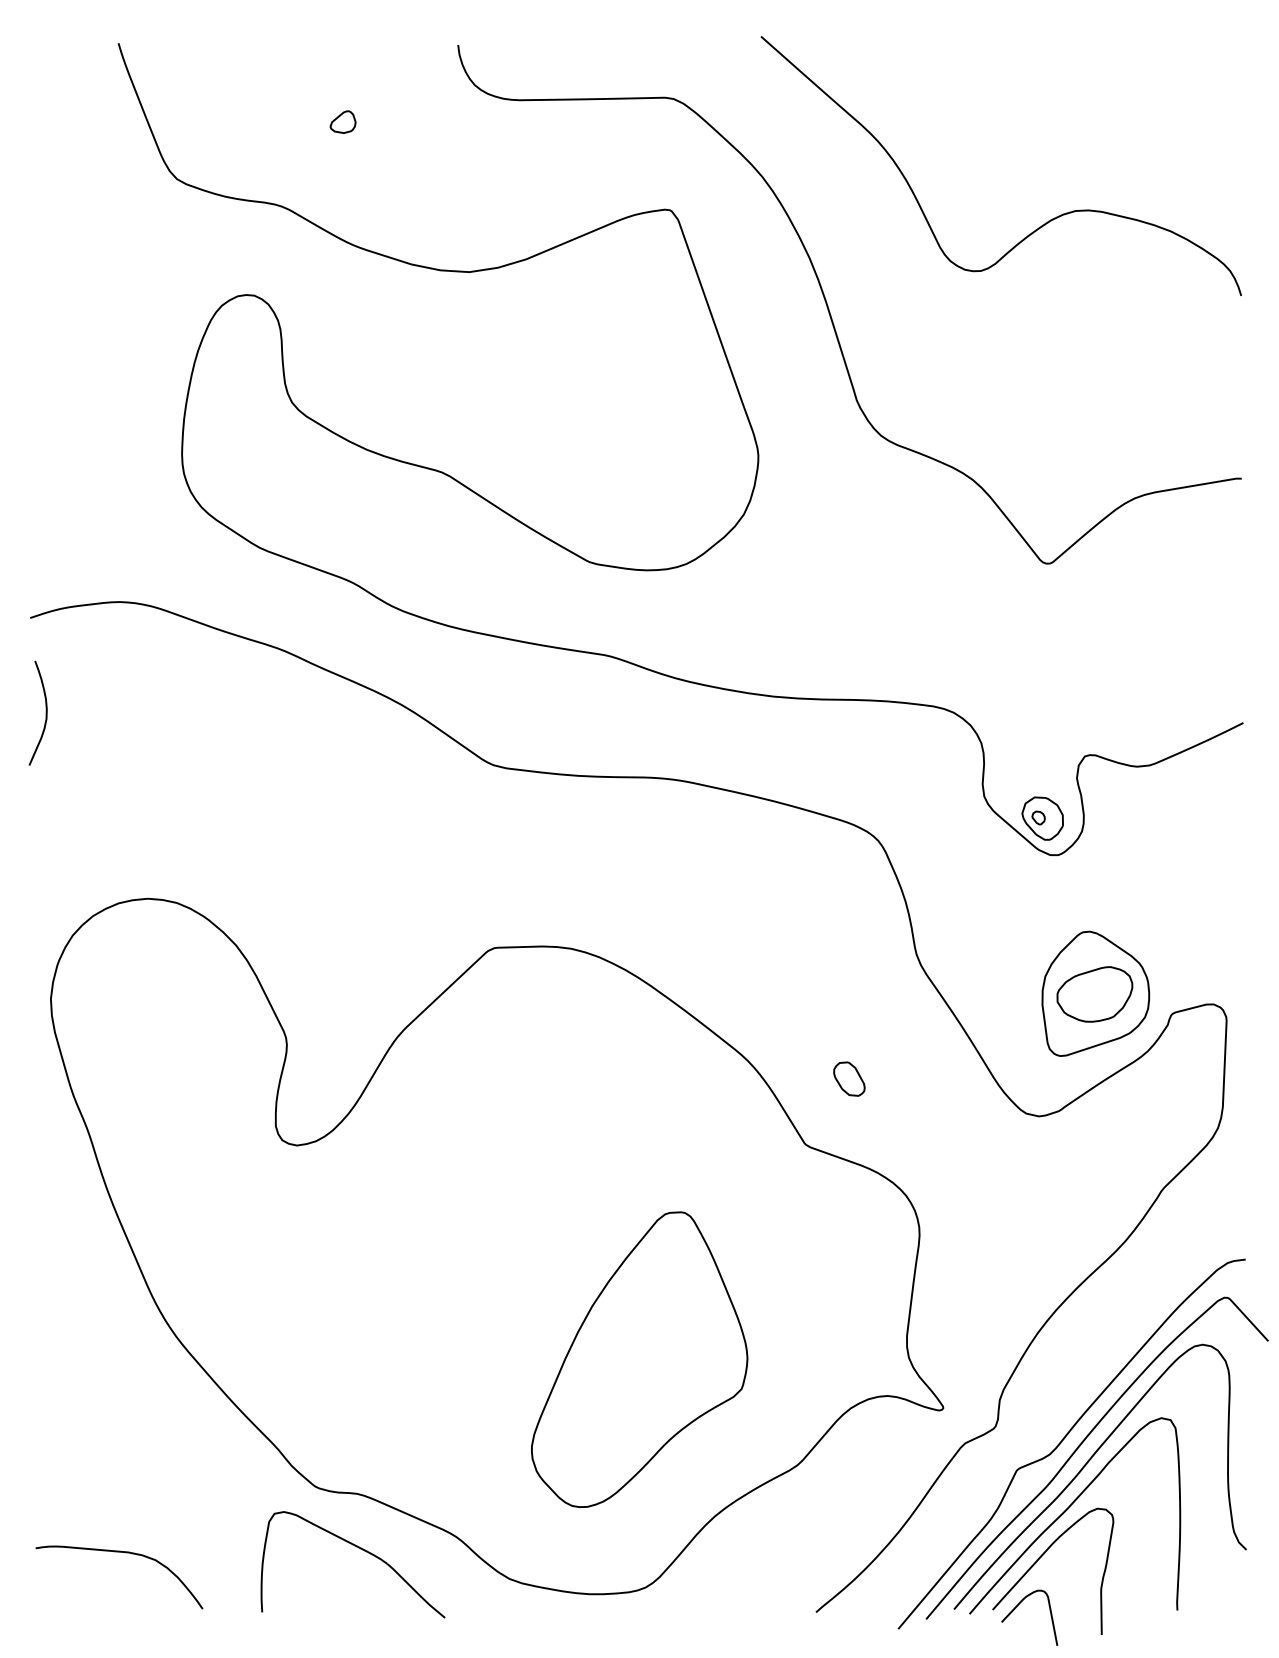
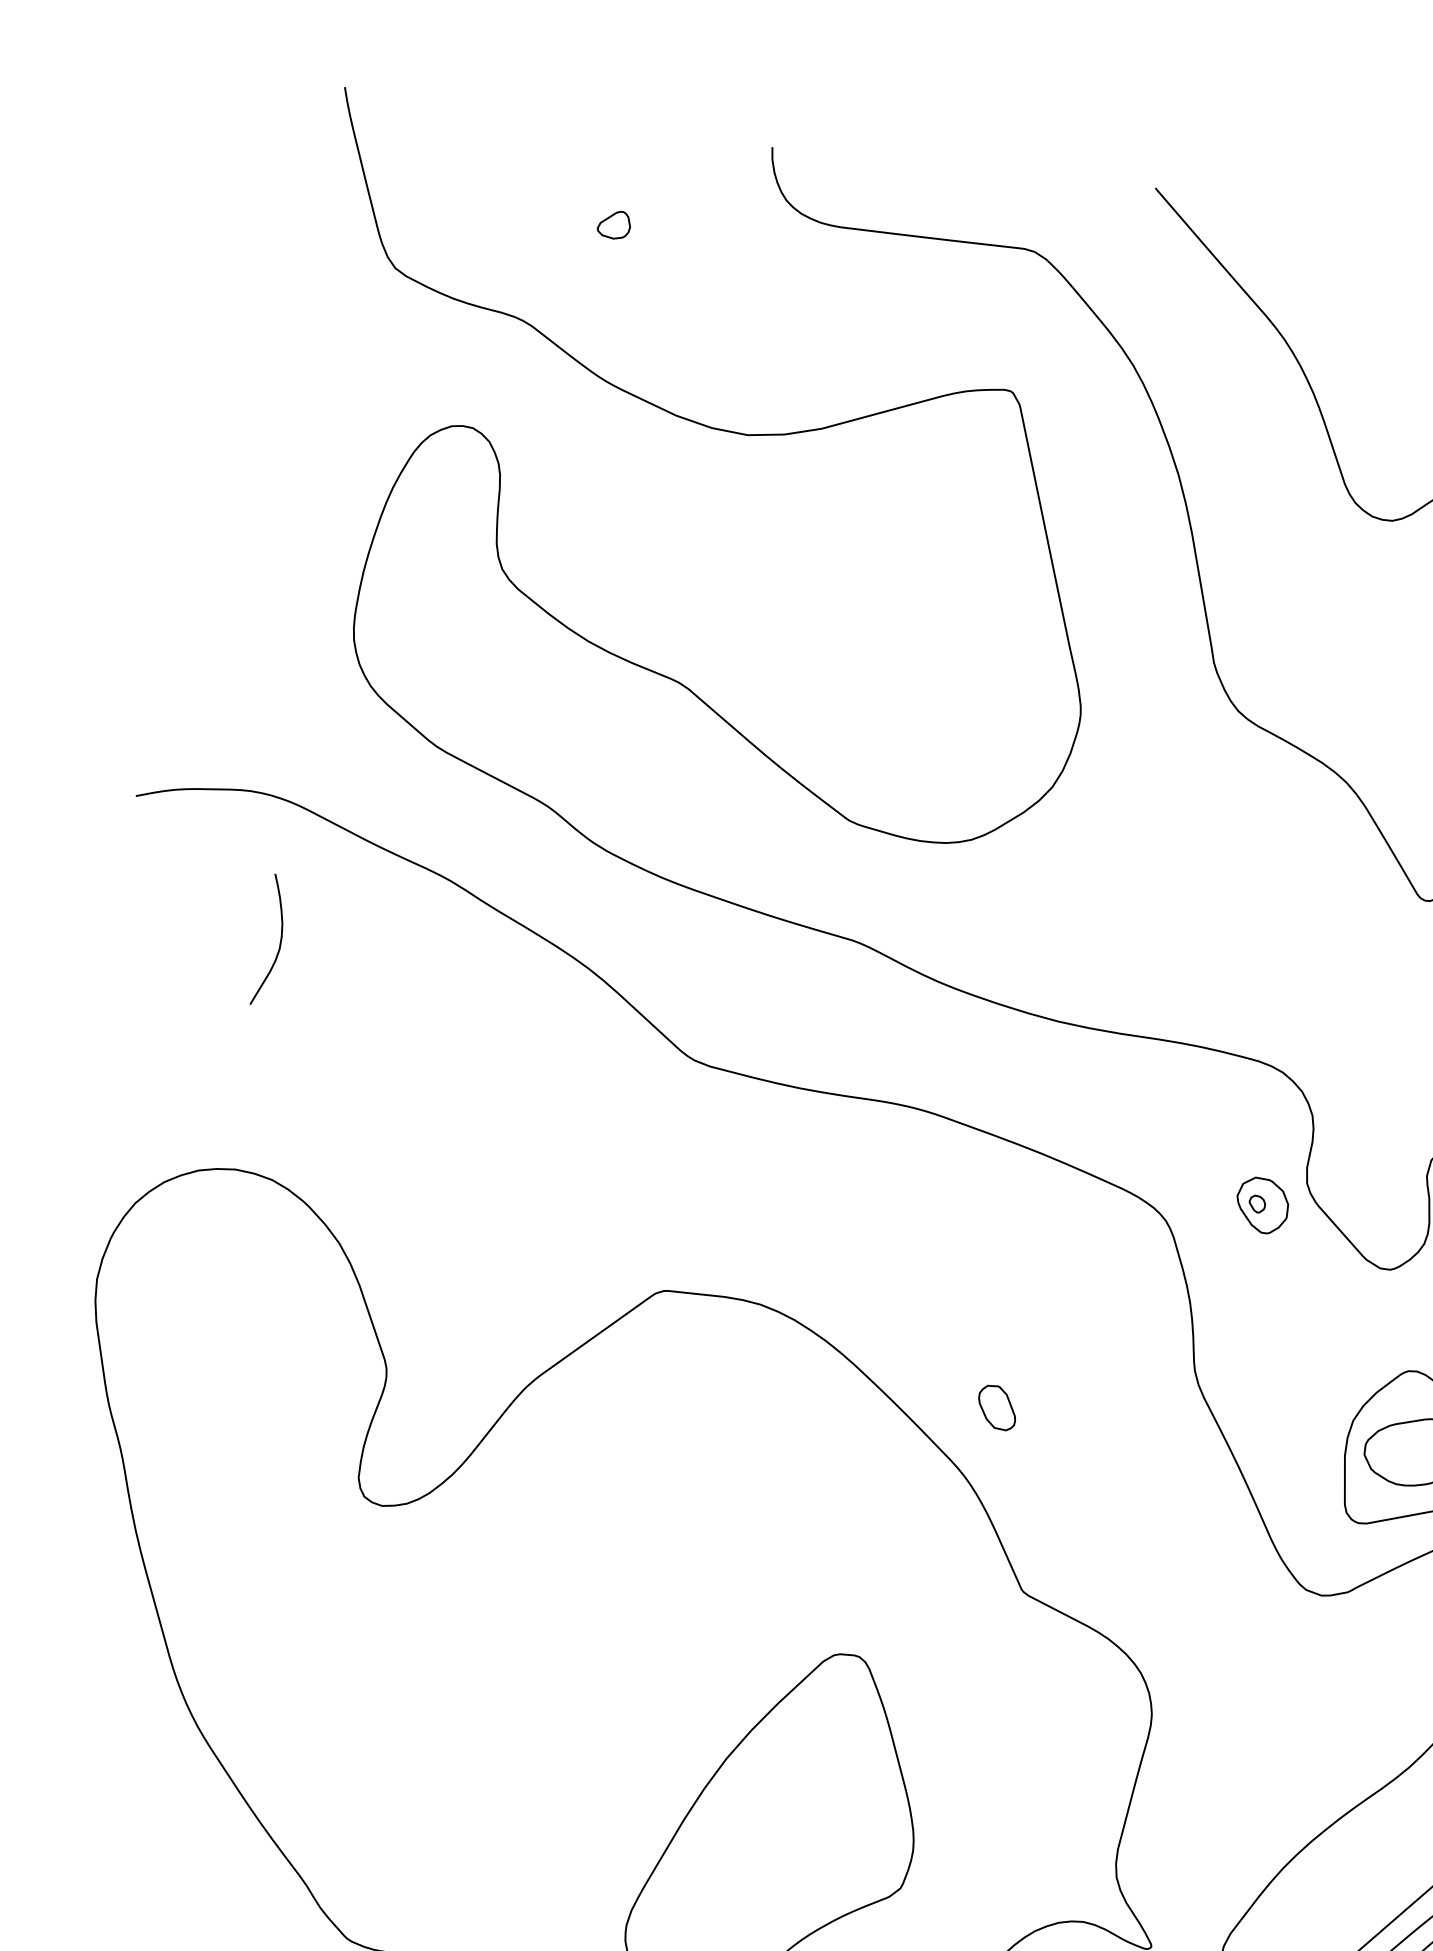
curve: (45, 712) -> (279, 940), moved
part: (1042, 818) -> (1262, 1205), moved
part: (849, 1078) -> (997, 1406), moved

